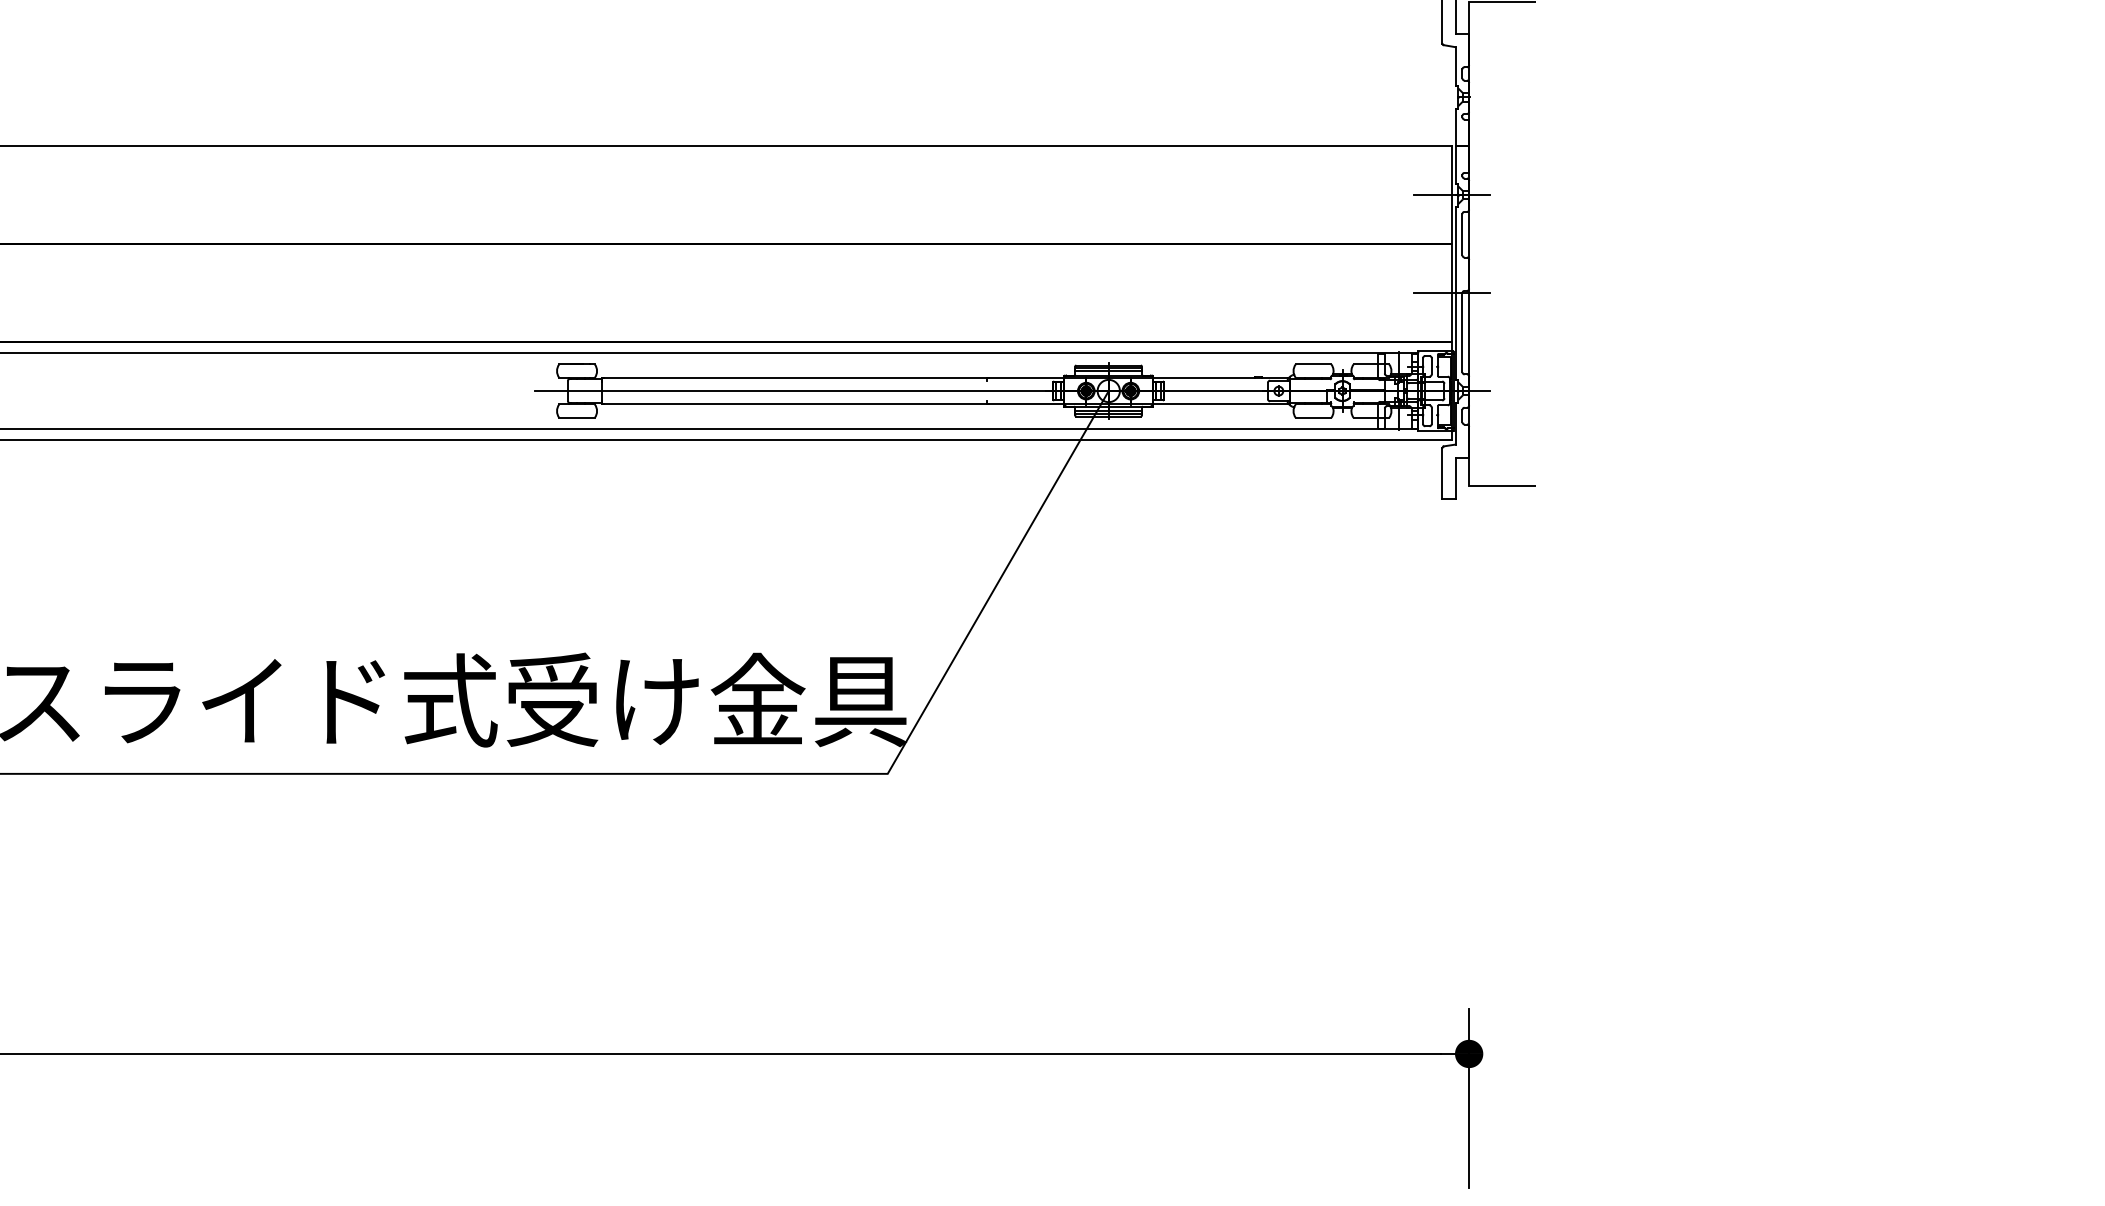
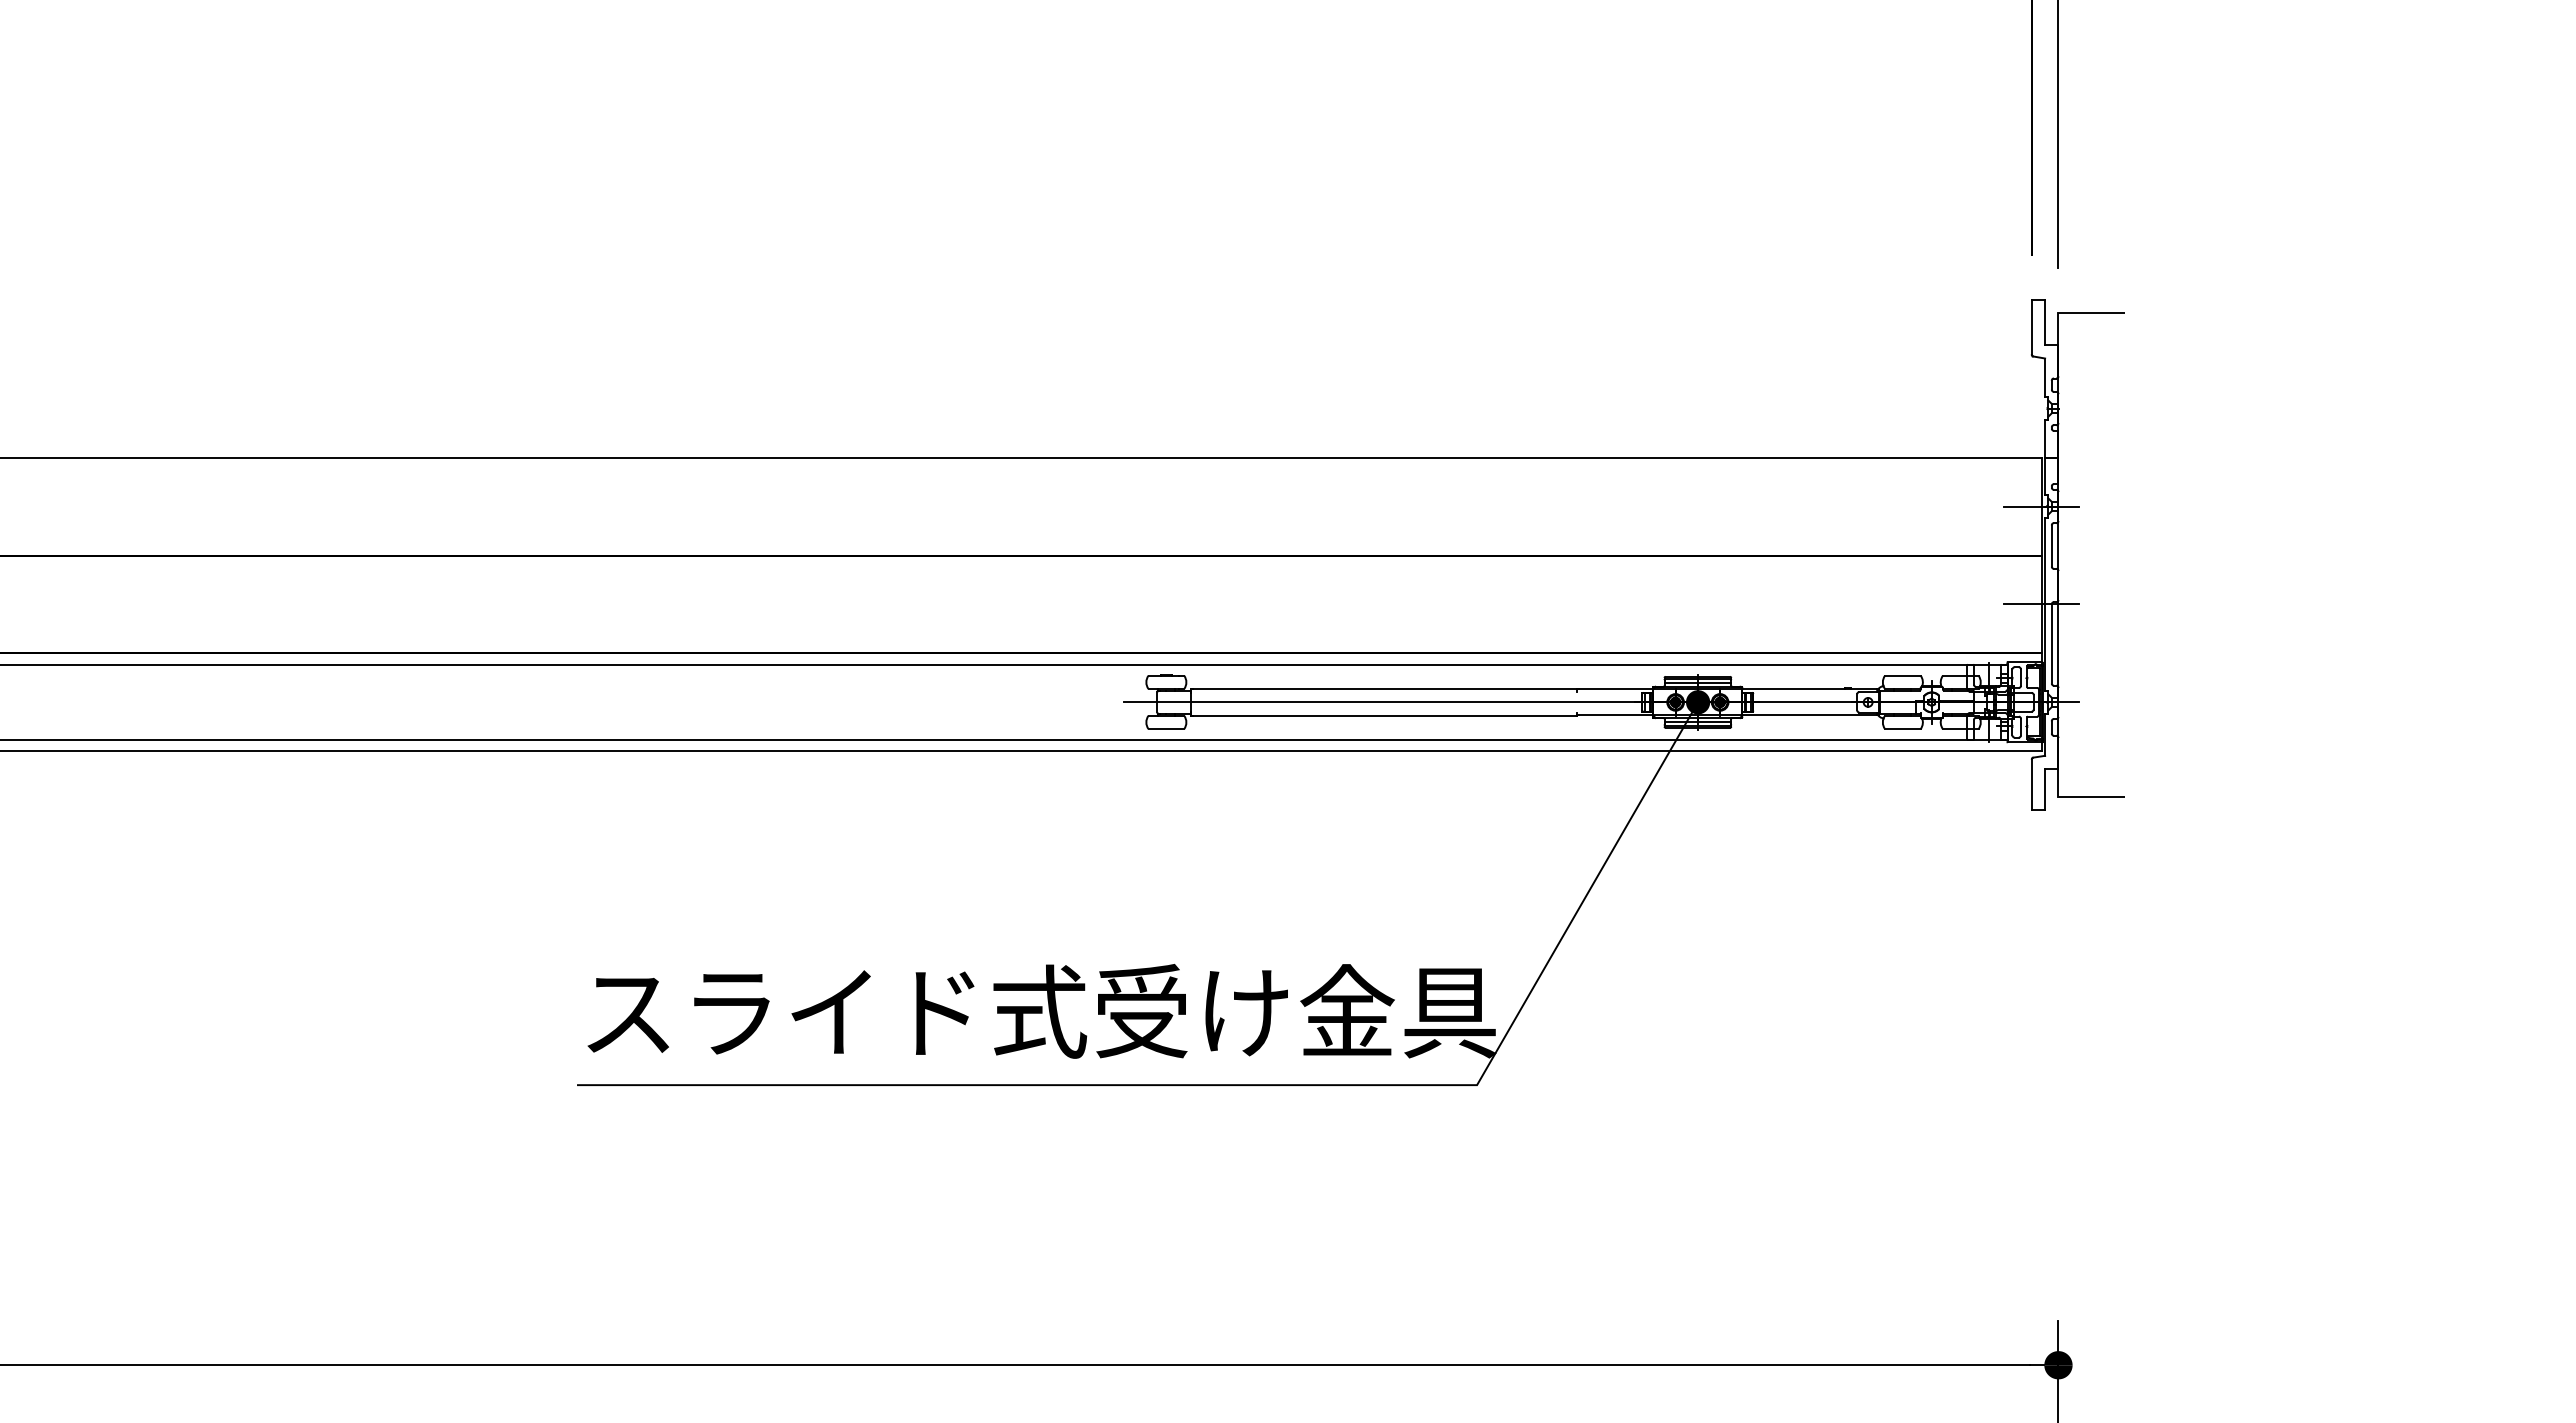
fill: (1108, 391) -> (1697, 702), added

